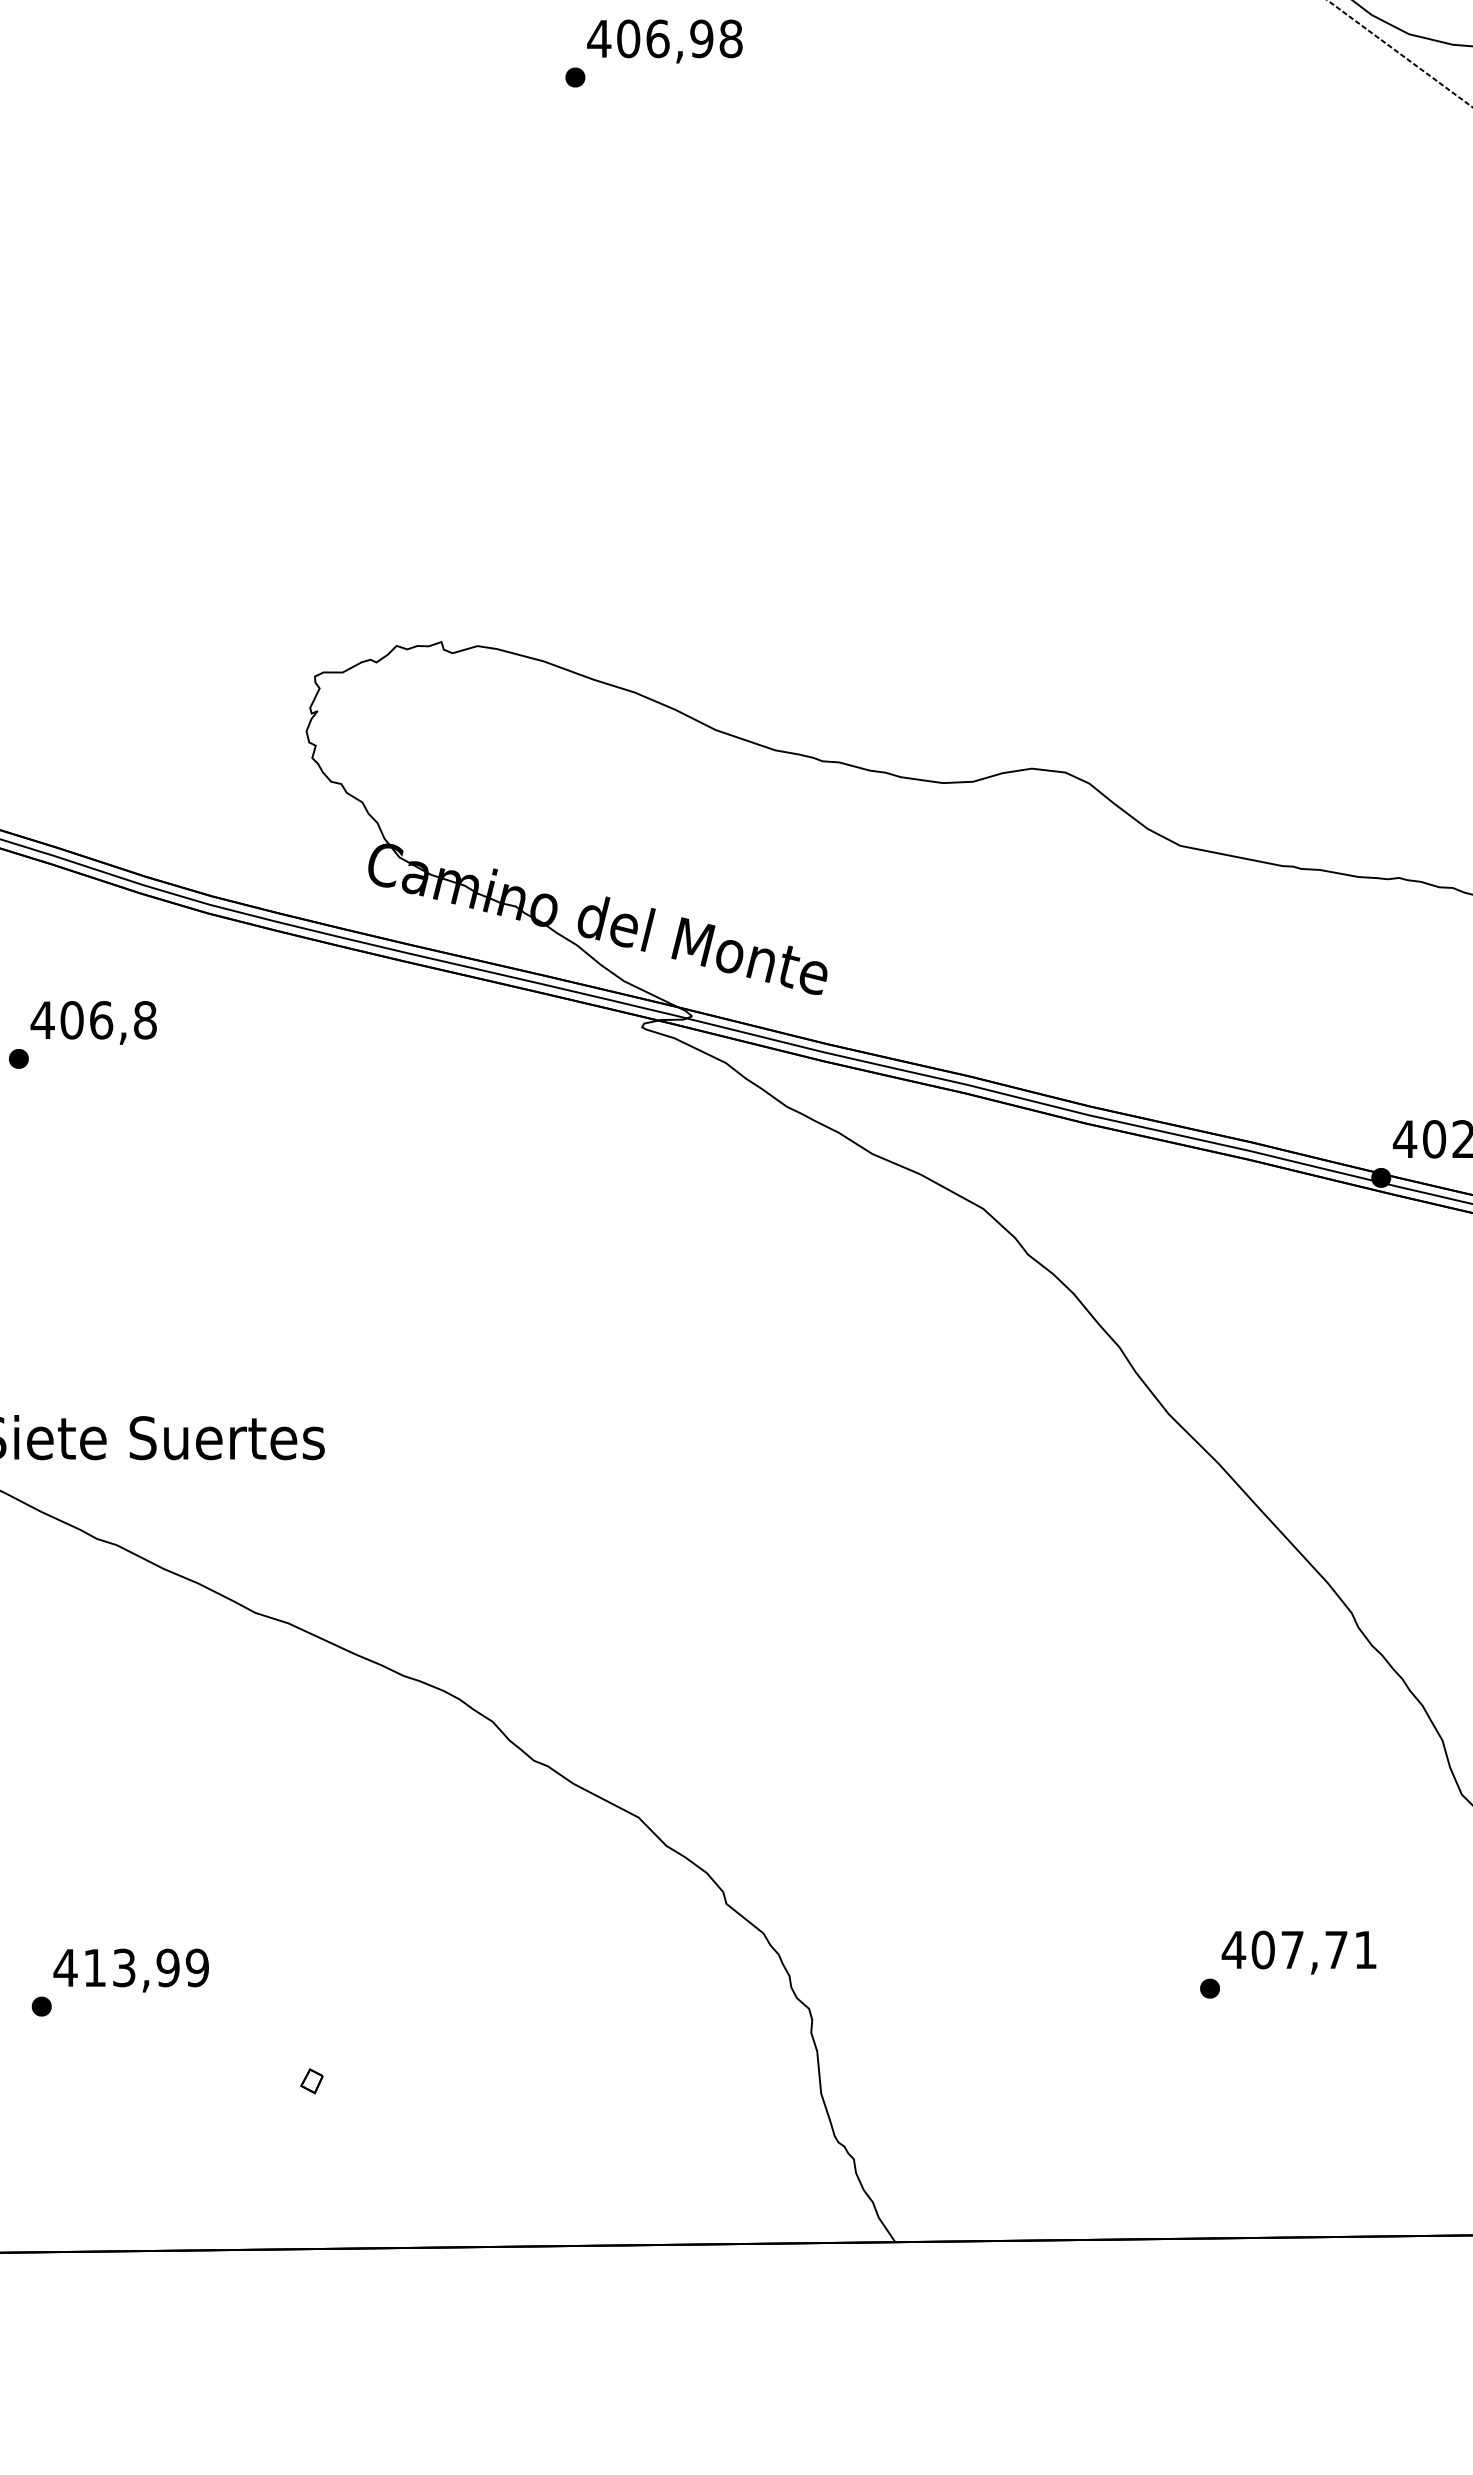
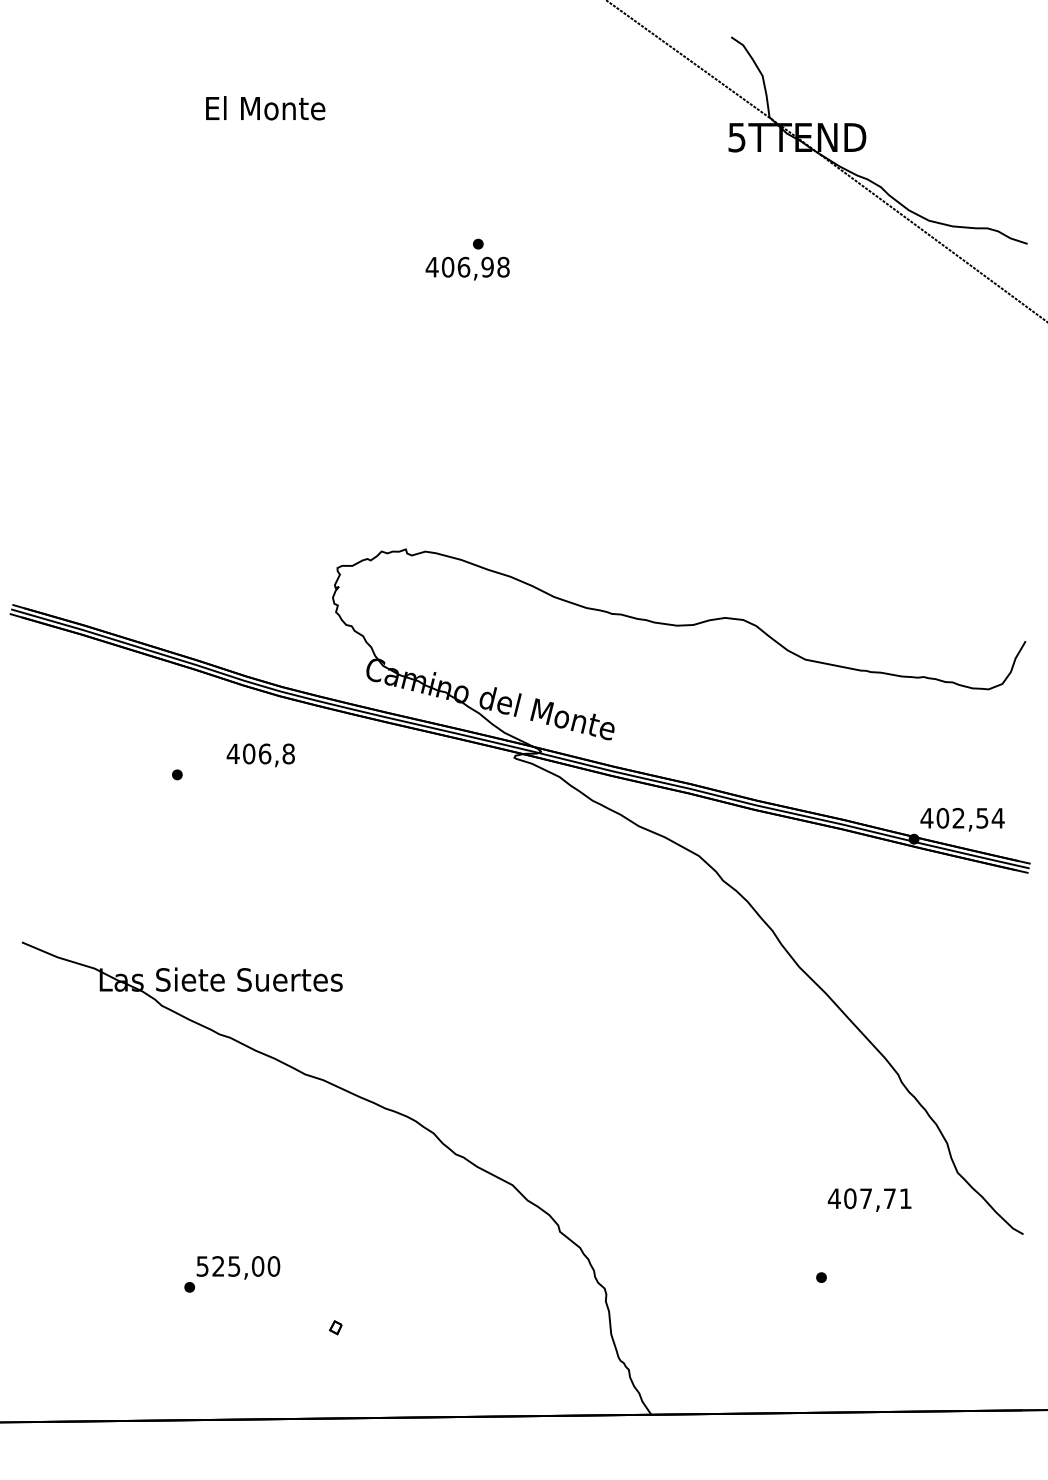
text: (664, 41) -> (467, 268), moved
text: (93, 1023) -> (260, 755), moved
text: (1298, 1951) -> (869, 1199), moved
text: (131, 1968) -> (238, 1266), 413,99 -> 525,00

